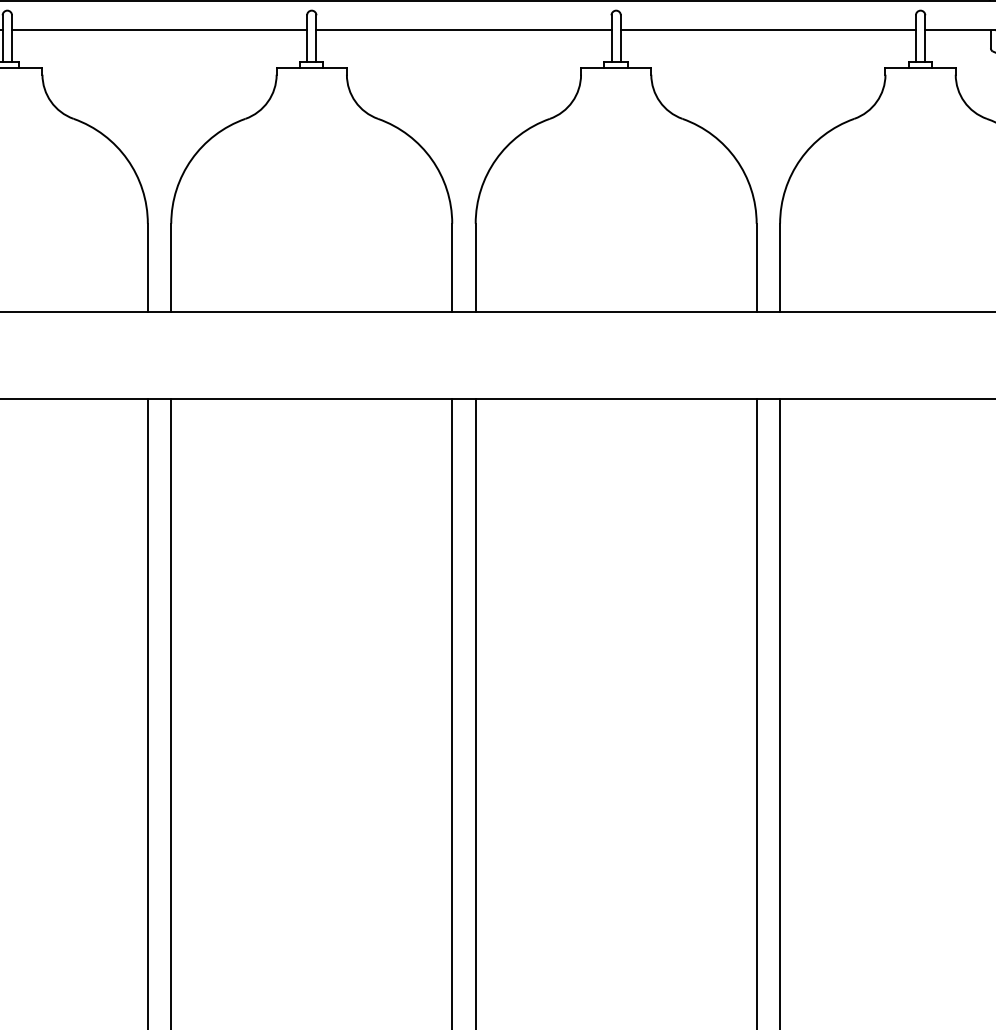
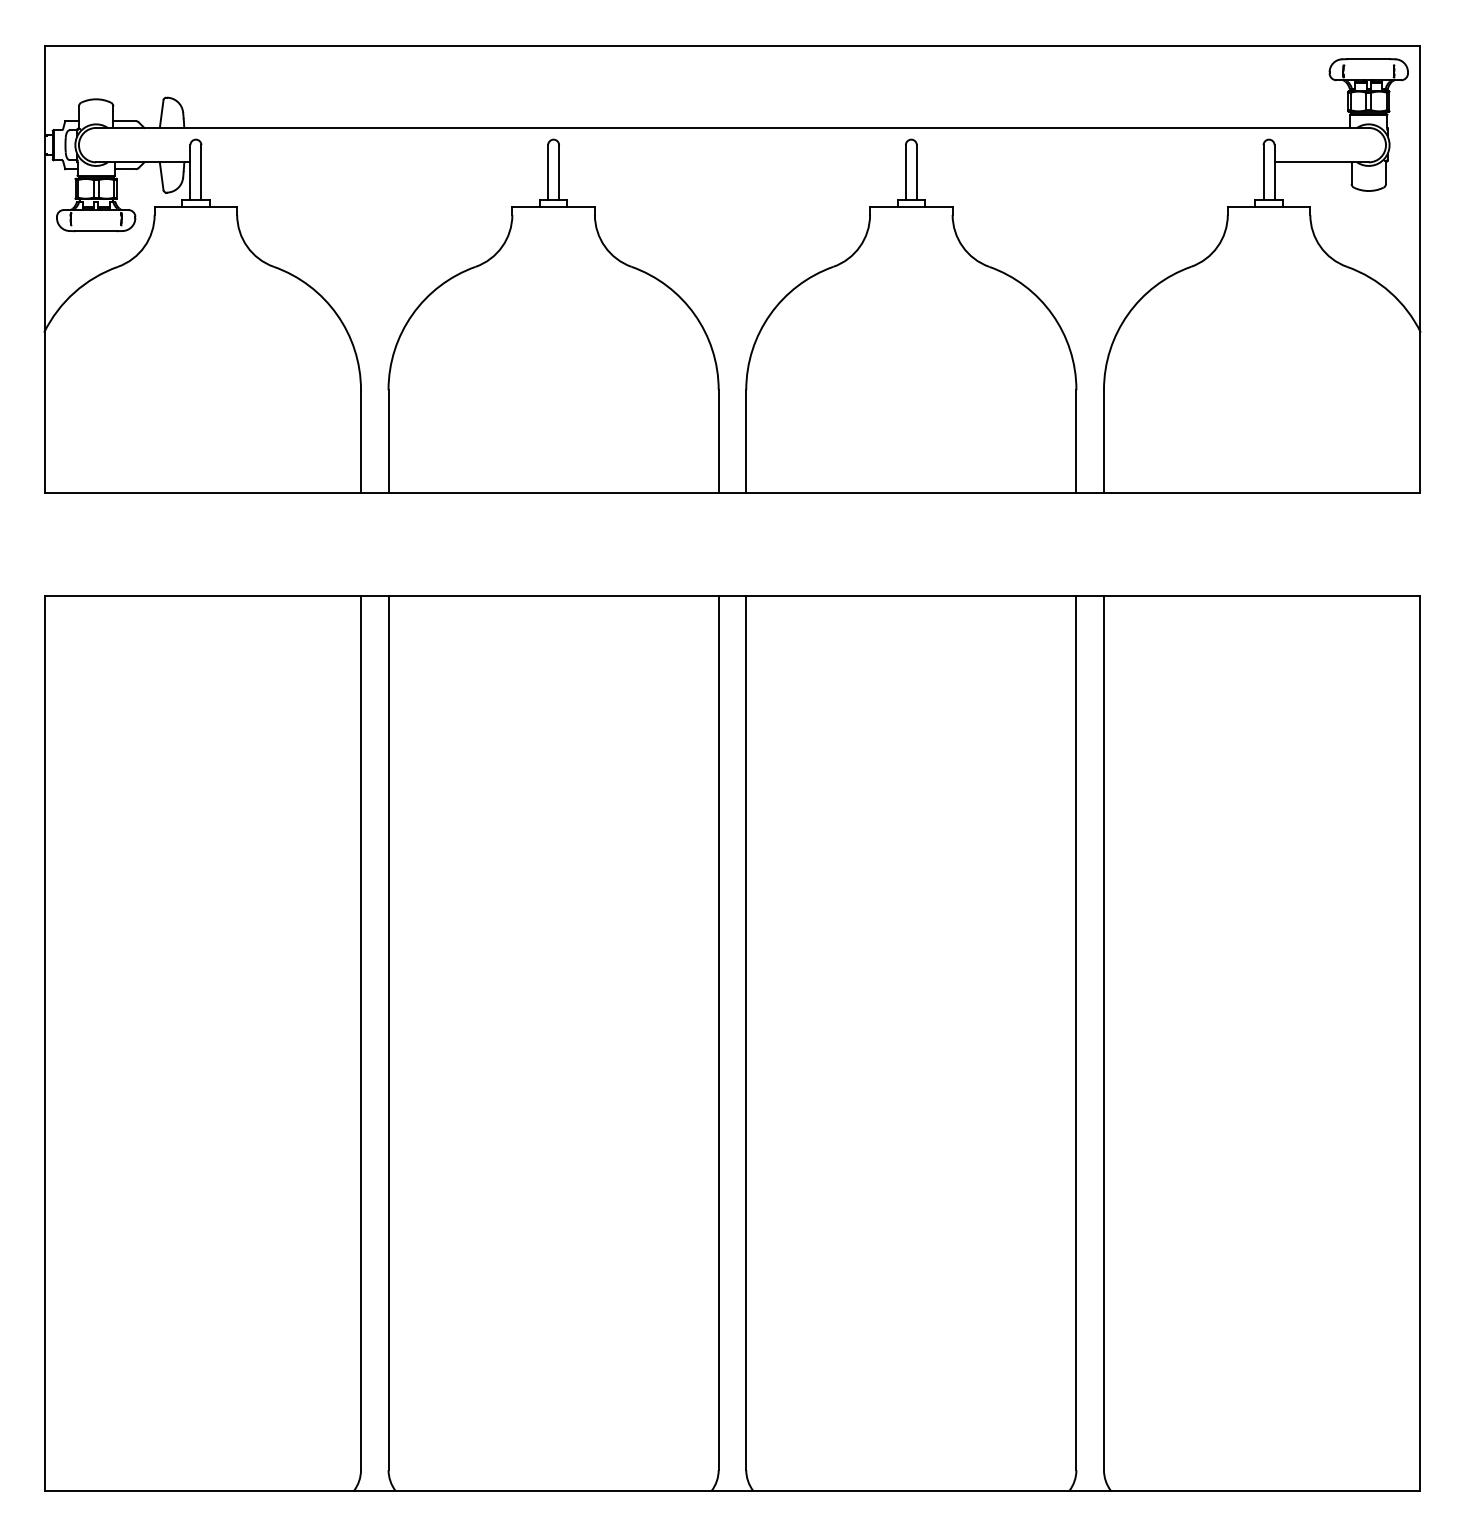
line: (159, 30) -> (374, 162), removed
line: (463, 30) -> (732, 162), removed
line: (767, 30) -> (1089, 162), removed

